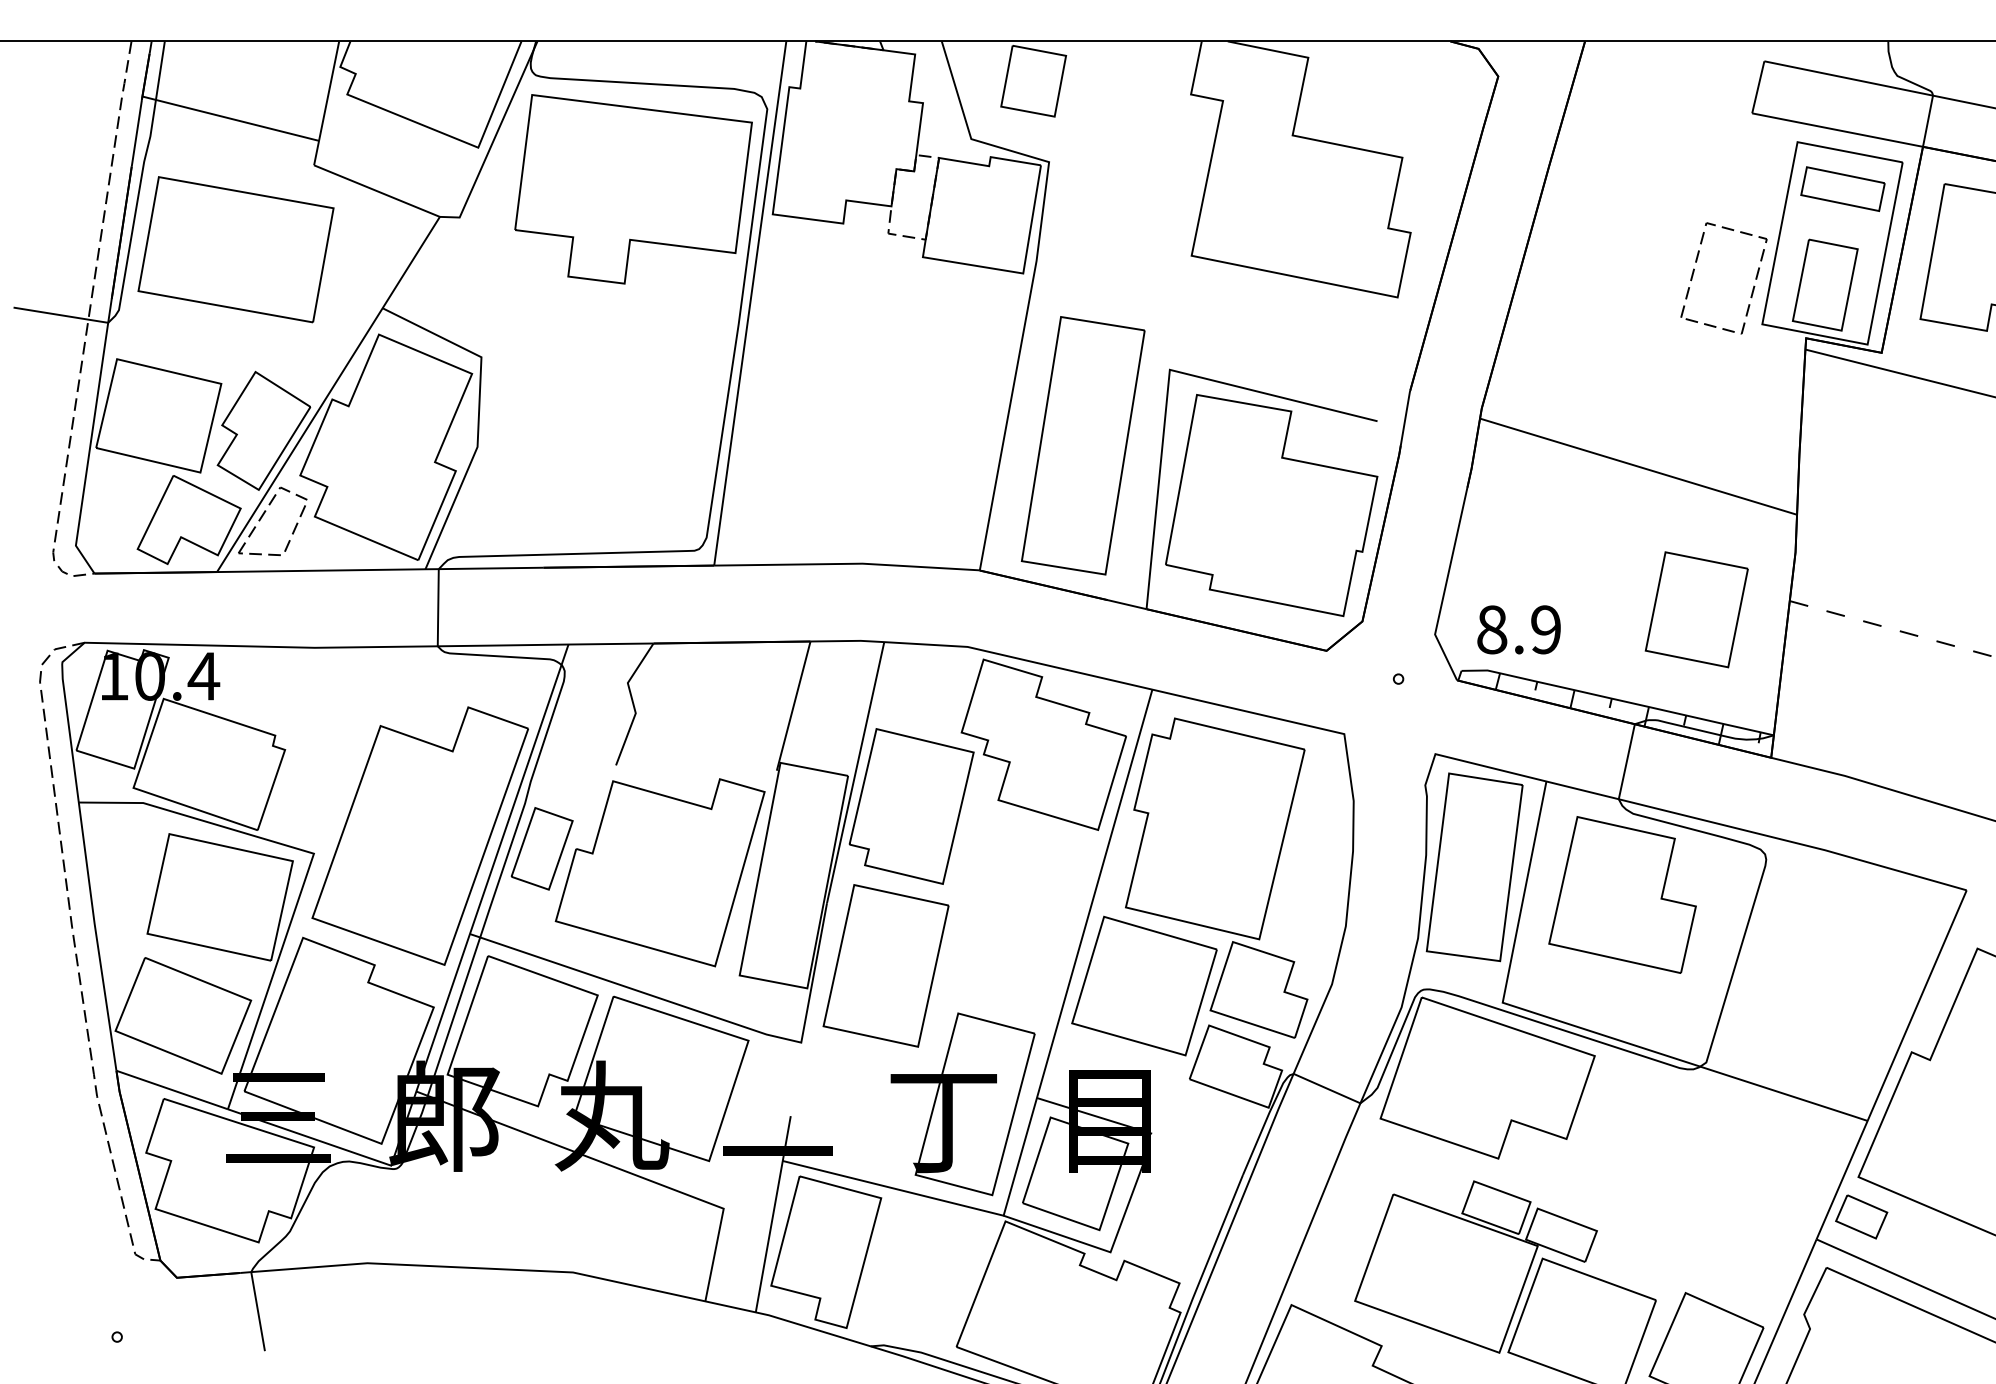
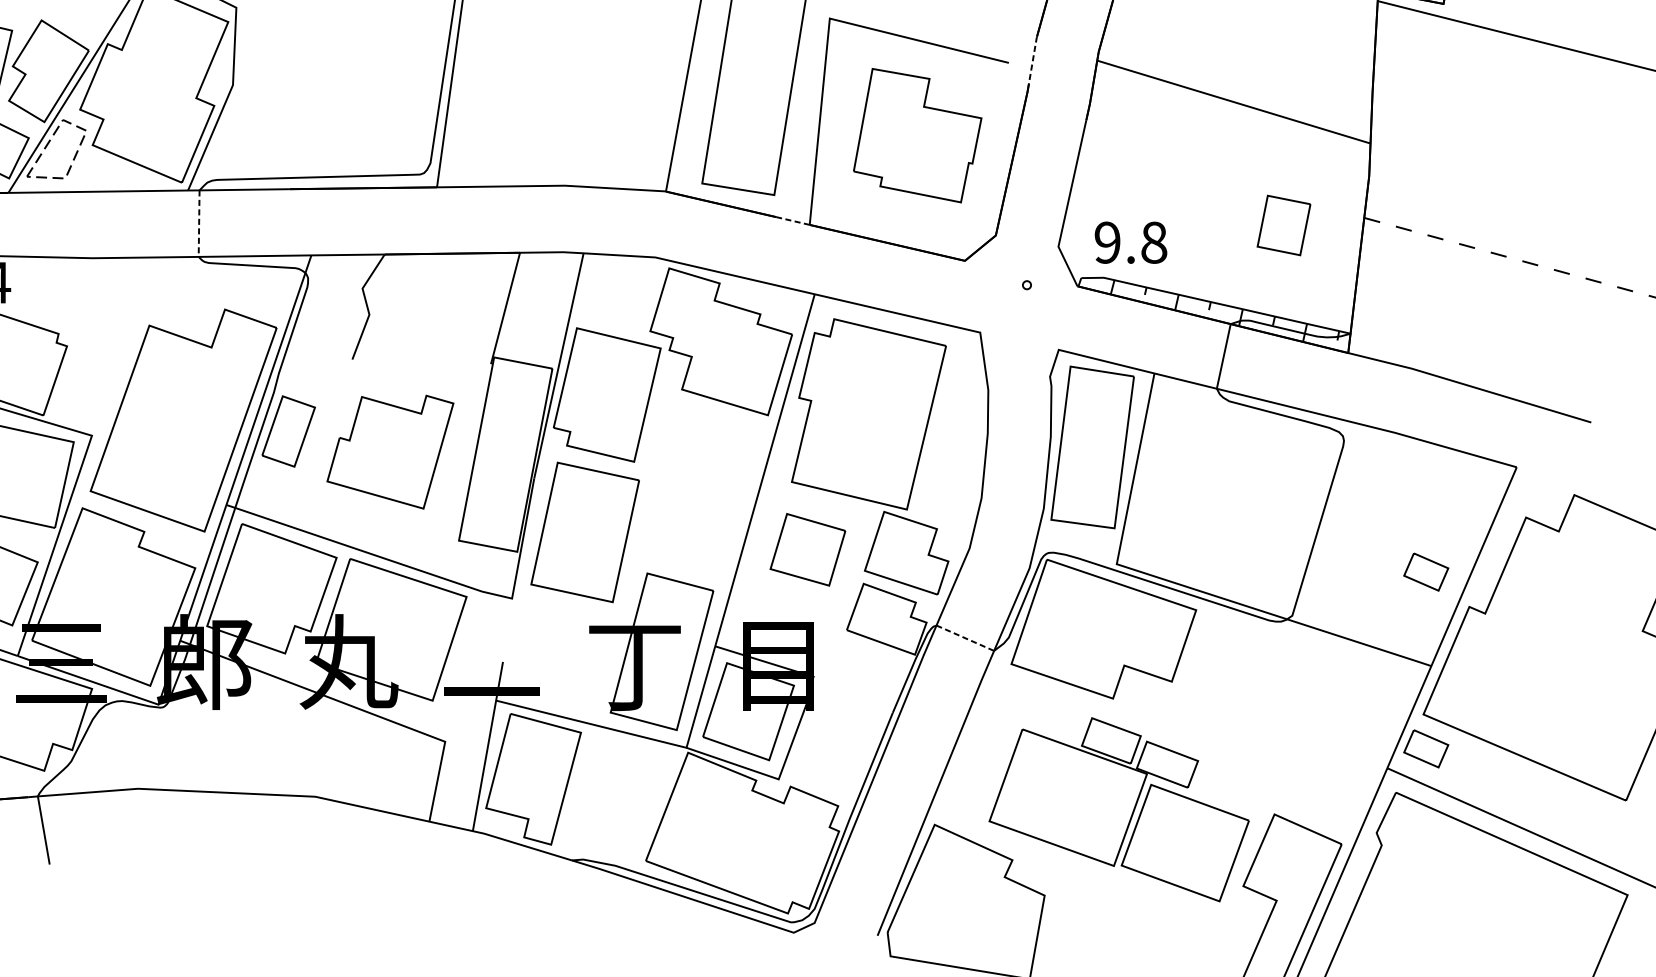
line: (1405, 417) -> (1032, 59), solid -> dashed
part: (1271, 505) -> (917, 135), size x0.7
line: (1127, 604) -> (793, 220), solid -> dashed
line: (438, 607) -> (199, 223), solid -> dashed
part: (1696, 609) -> (1283, 225), size x0.6
text: (1519, 629) -> (1131, 242), 8.9 -> 9.8
part: (659, 872) -> (389, 451), size x0.7
part: (1622, 894) -> (1220, 470), removed
part: (1144, 985) -> (807, 549), size x0.6
part: (1861, 1011) -> (1426, 571), added
line: (1326, 1088) -> (964, 638), solid -> dashed

